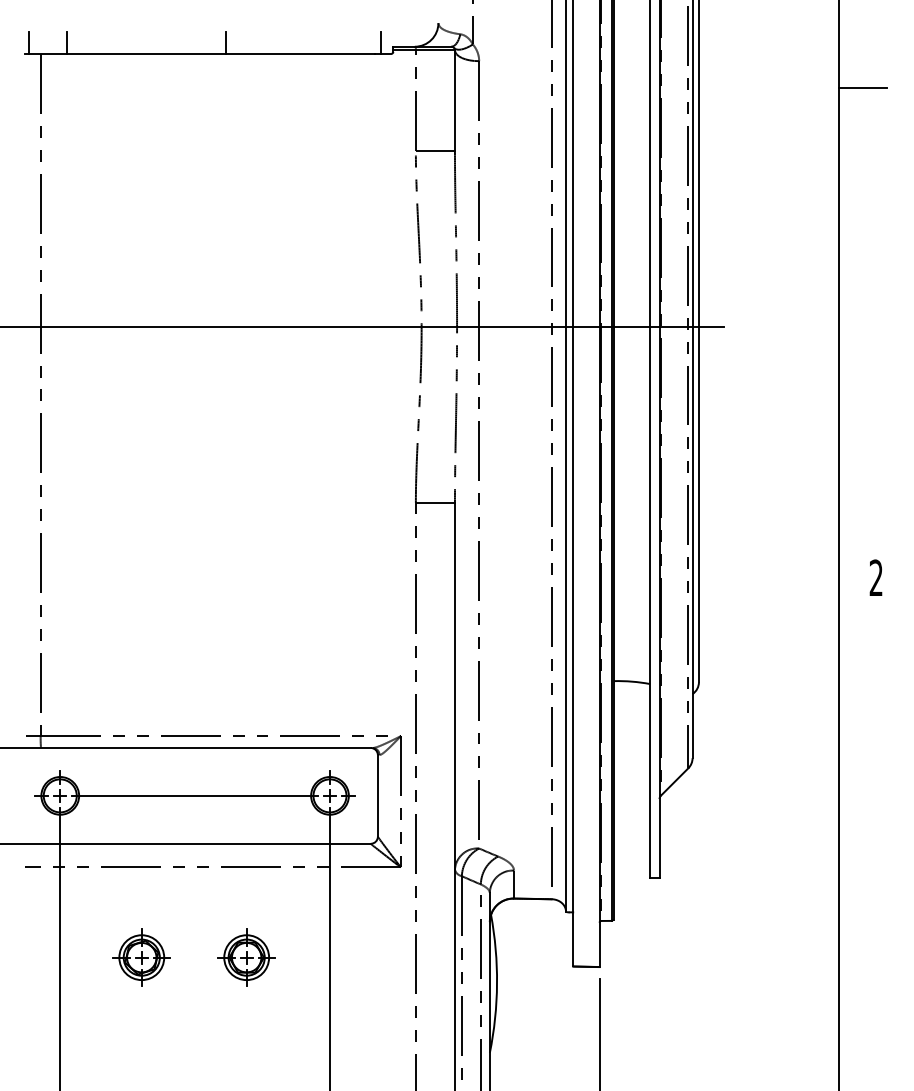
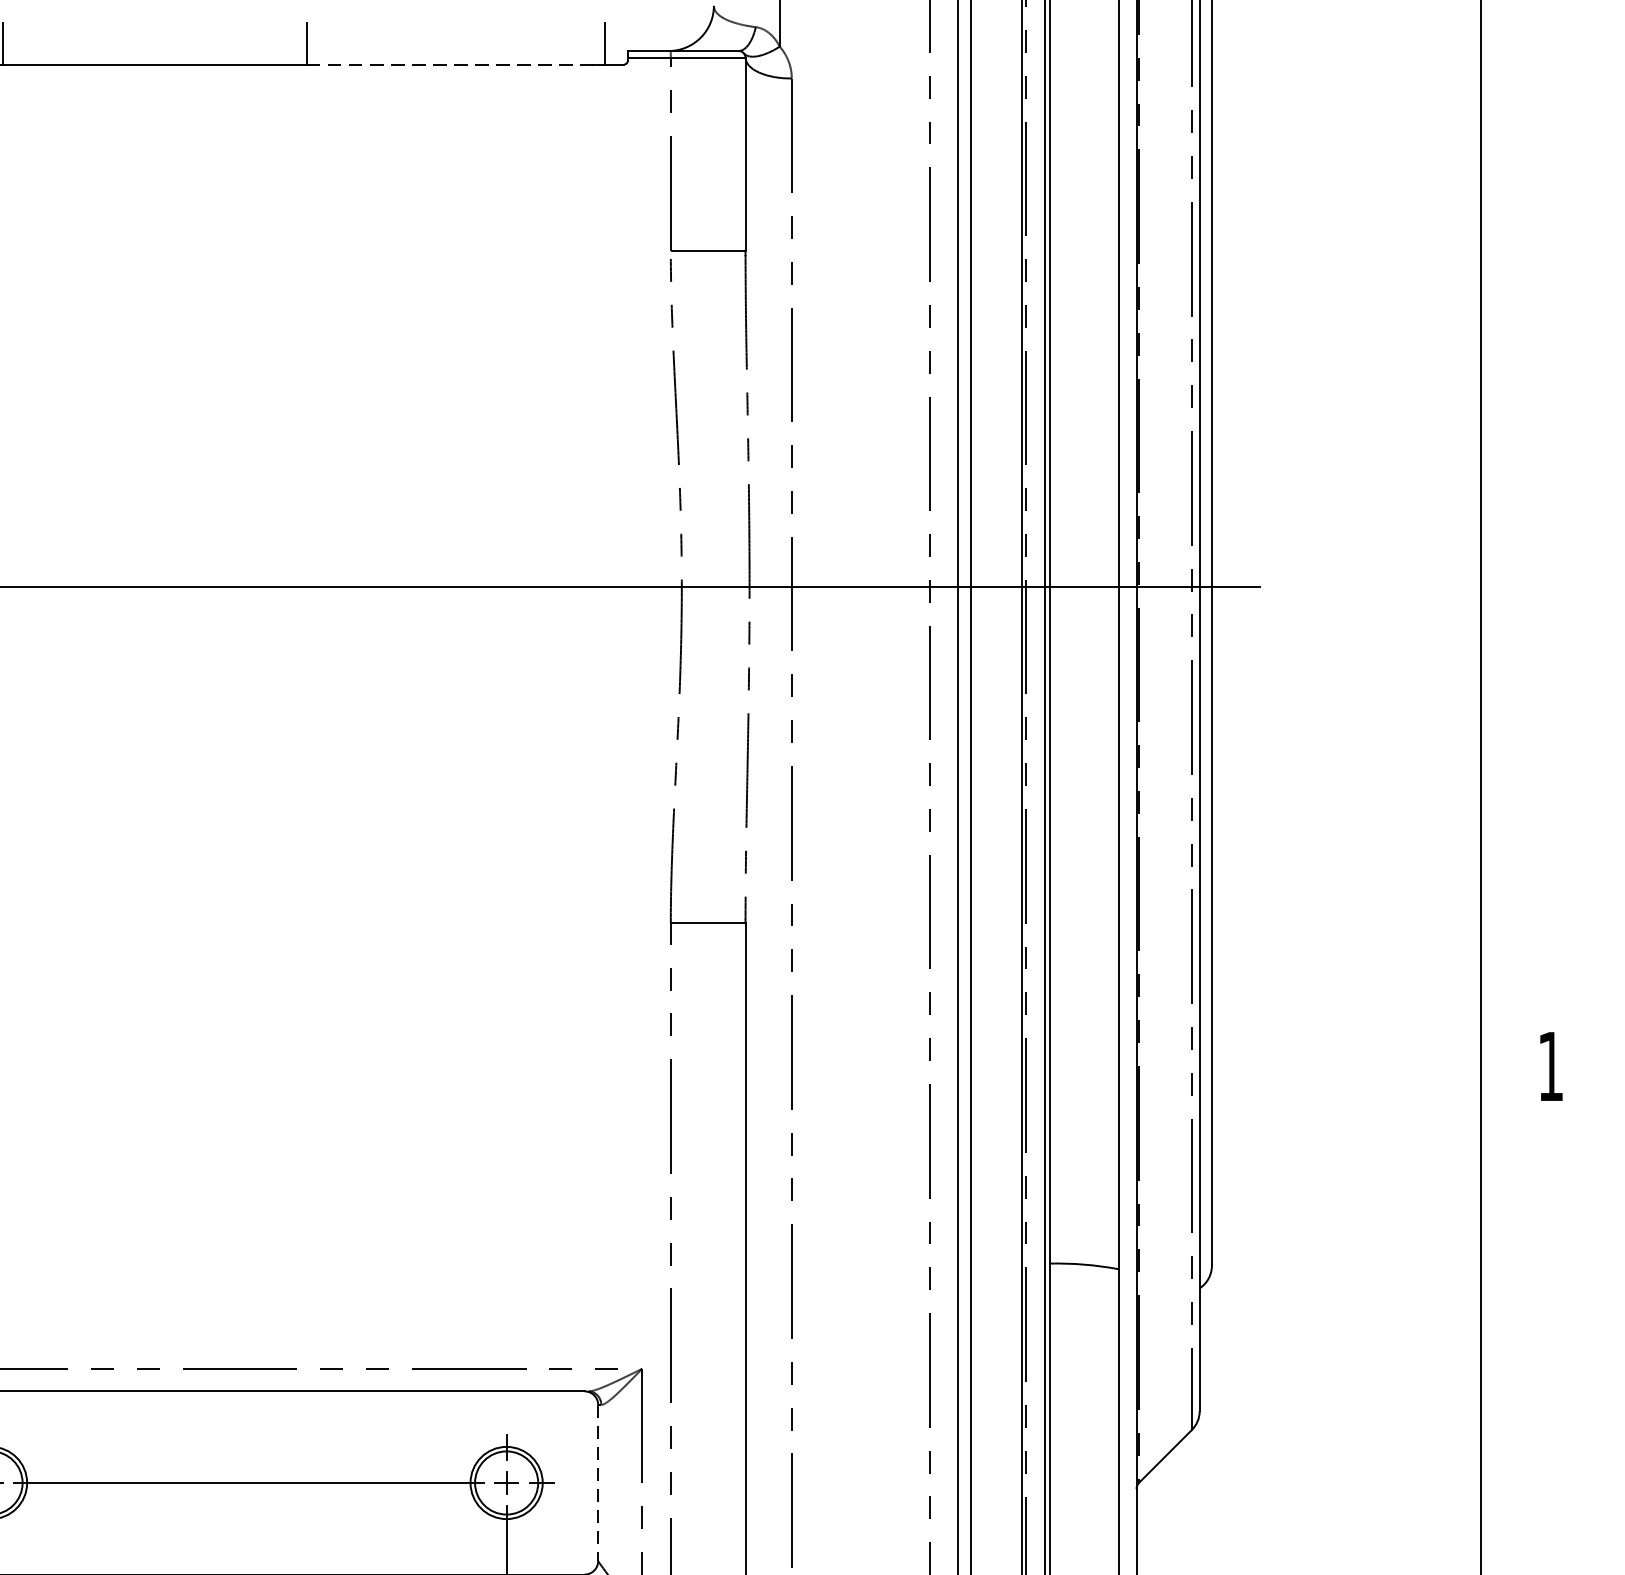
line: (300, 53) -> (450, 63), solid -> dashed
line: (862, 87) -> (1524, 128), removed
text: (875, 577) -> (1549, 1065), 2 -> 1
line: (377, 795) -> (597, 1482), solid -> dashed

